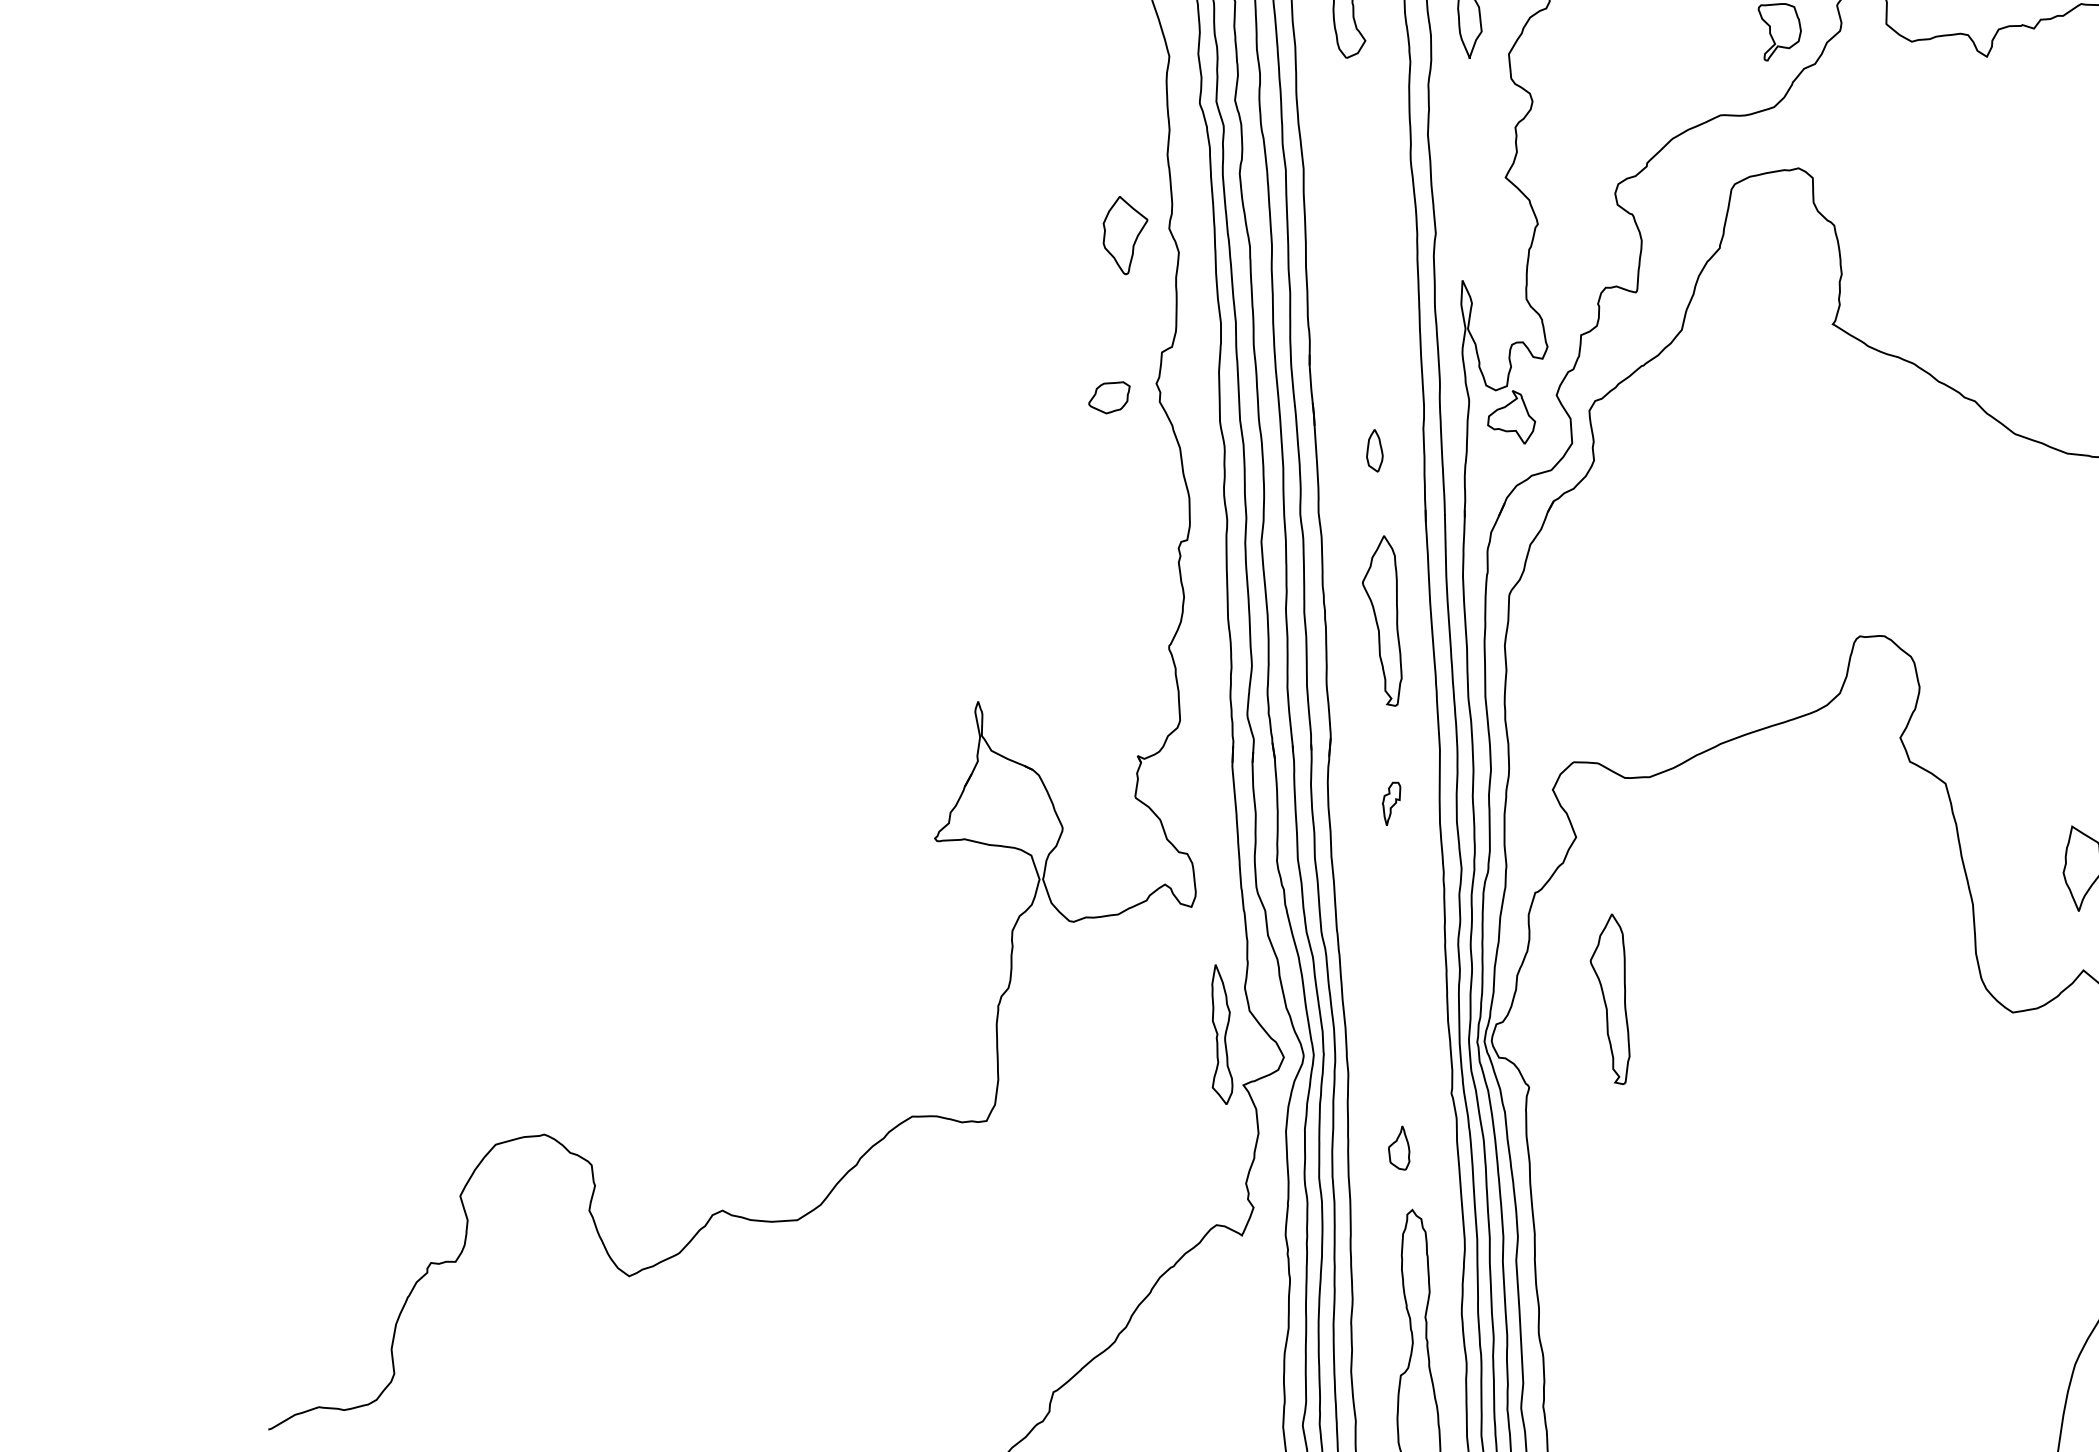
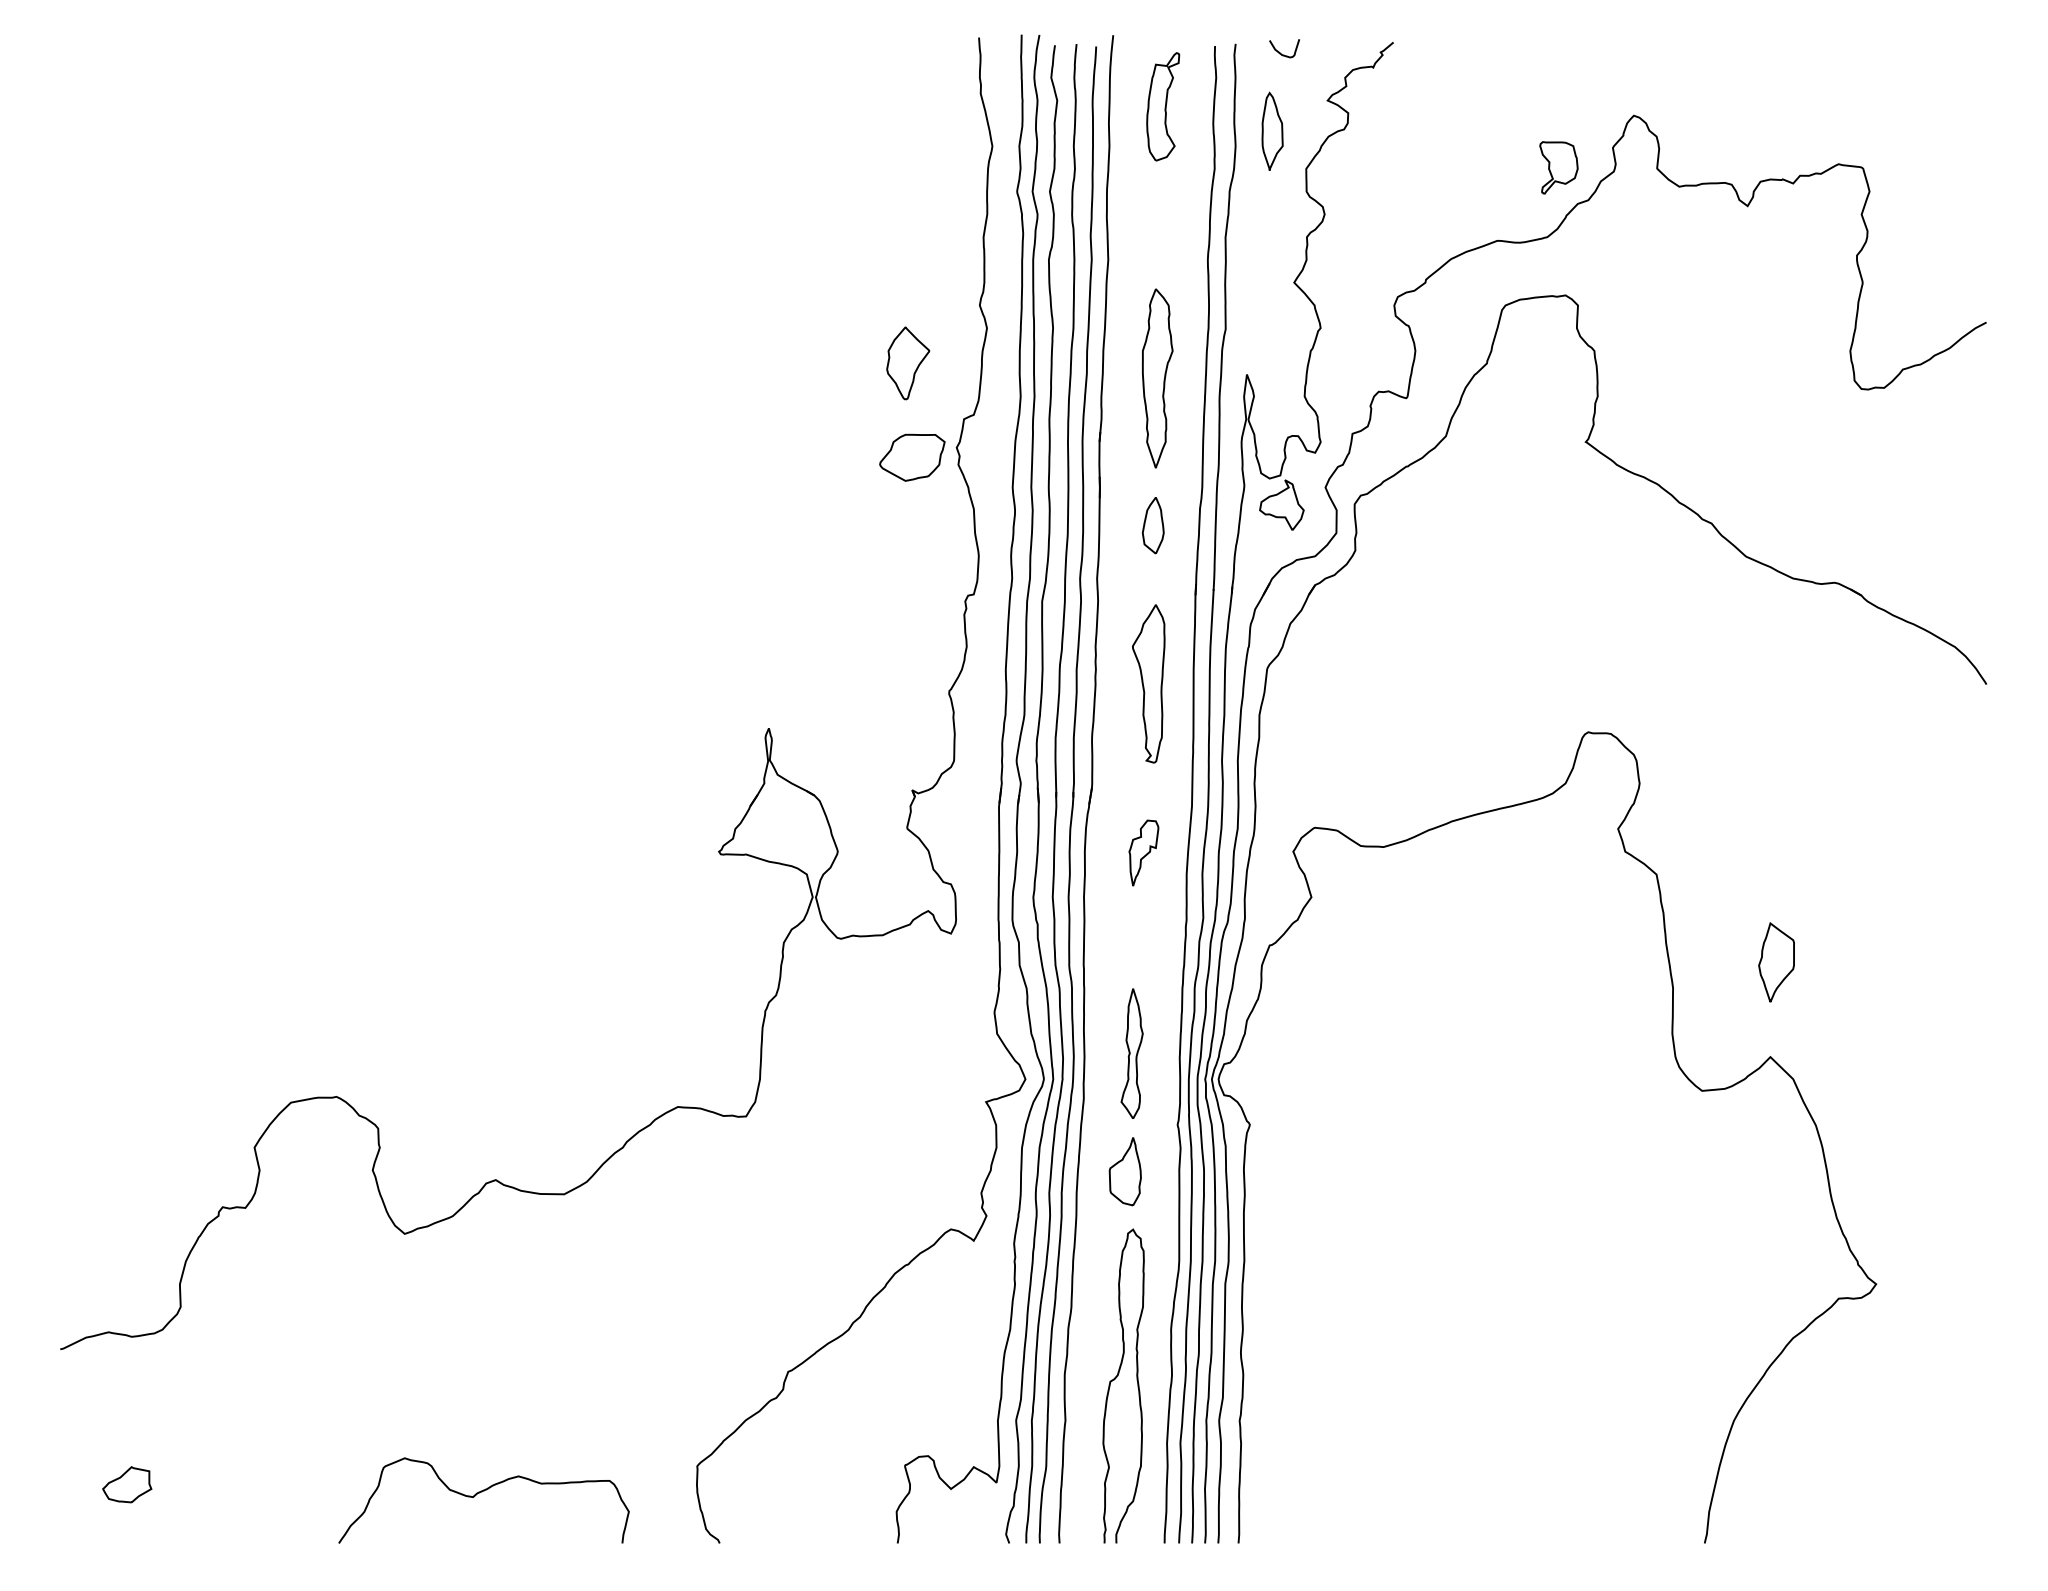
part: (1126, 235) -> (908, 363), moved
part: (1366, 292) -> (1157, 378), added
part: (1109, 397) -> (912, 457), size x1.67
part: (1373, 450) -> (1152, 525), size x1.43
part: (1391, 803) -> (1143, 852), size x1.67
part: (1610, 999) -> (1331, 1049), removed
part: (1219, 1034) -> (1131, 1053), moved
part: (1398, 1148) -> (1124, 1171), size x1.67

